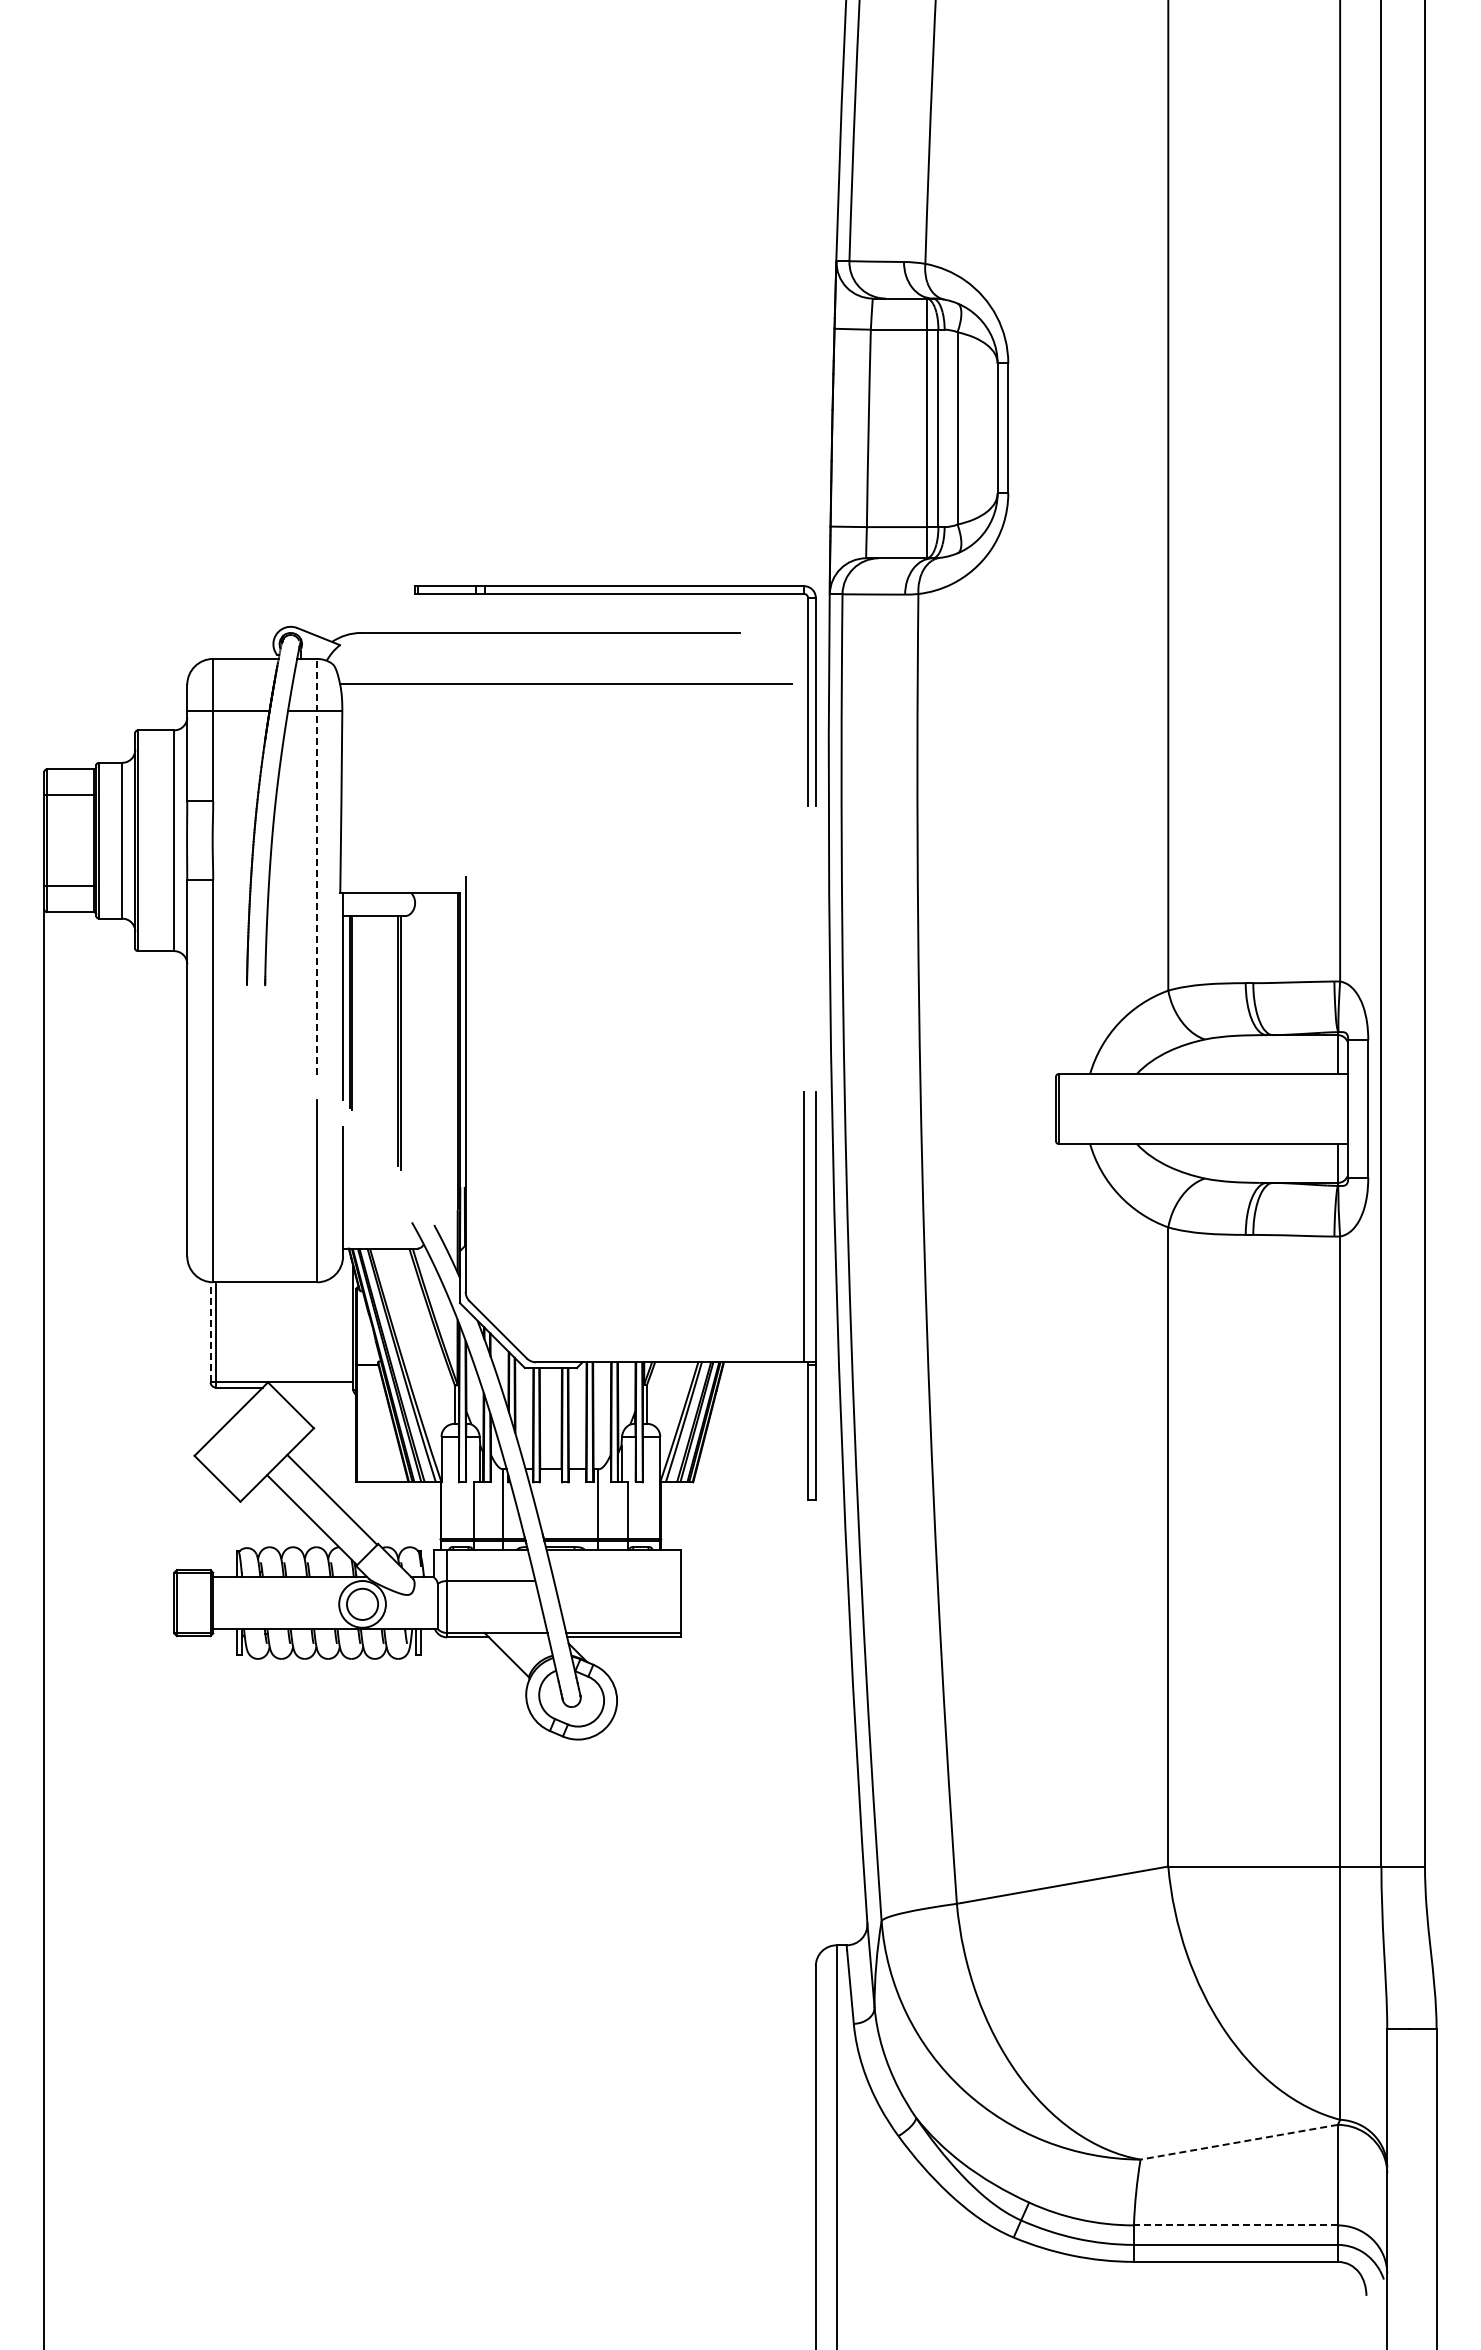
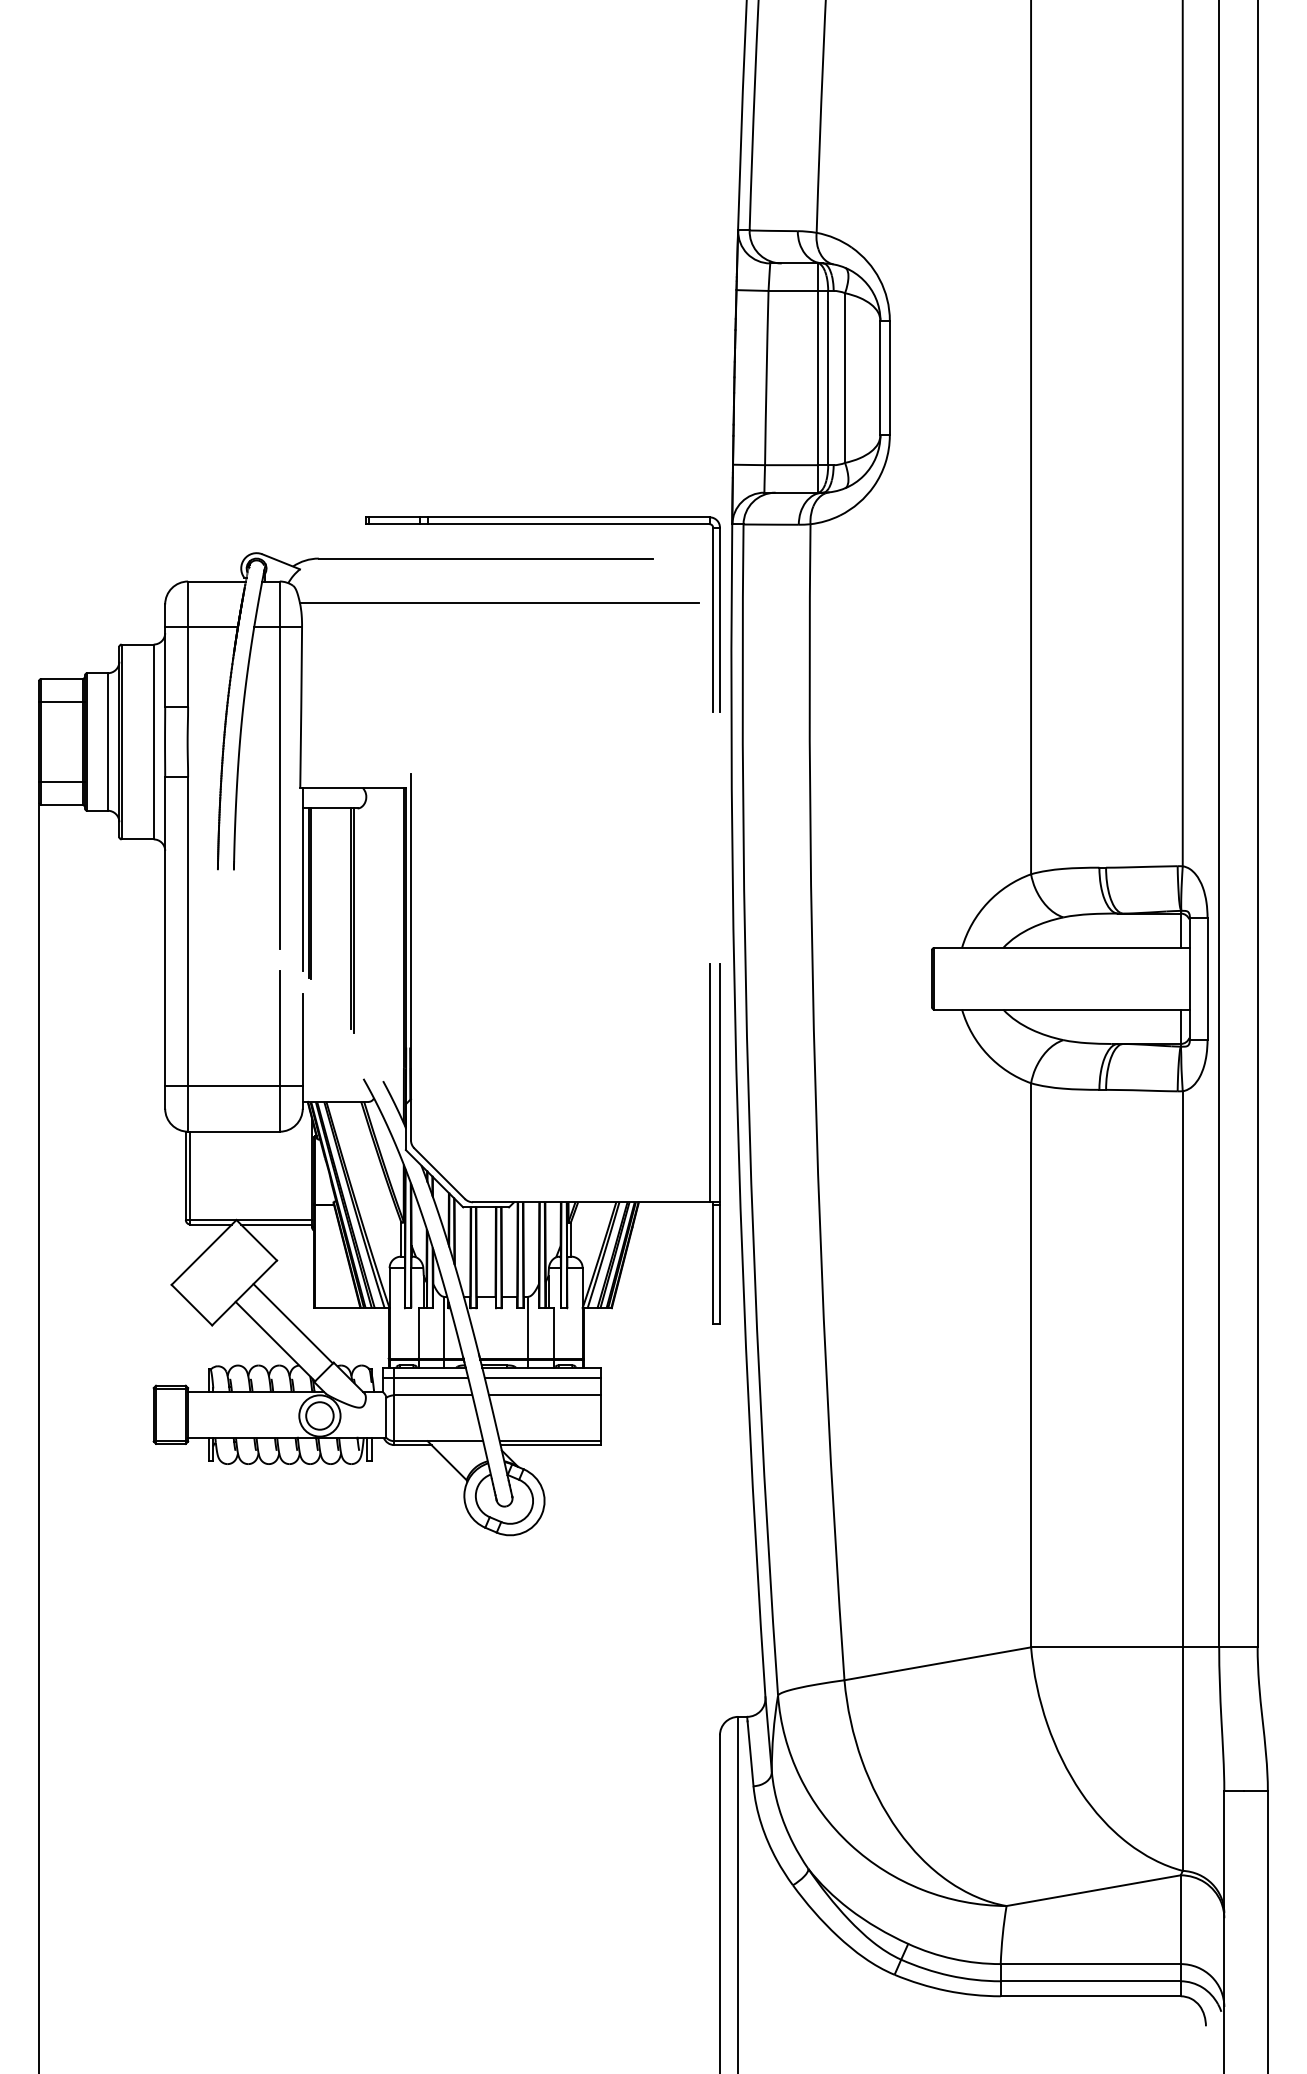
line: (317, 866) -> (280, 764), dashed -> solid
line: (265, 1230) -> (234, 1085), added
line: (210, 1331) -> (185, 1175), dashed -> solid
line: (313, 1387) -> (276, 1224), added
line: (482, 1561) -> (425, 1378), added
line: (614, 1561) -> (542, 1378), added
line: (617, 1581) -> (544, 1395), added
line: (1238, 2142) -> (1093, 1890), dashed -> solid
line: (1235, 2225) -> (1090, 1964), dashed -> solid

